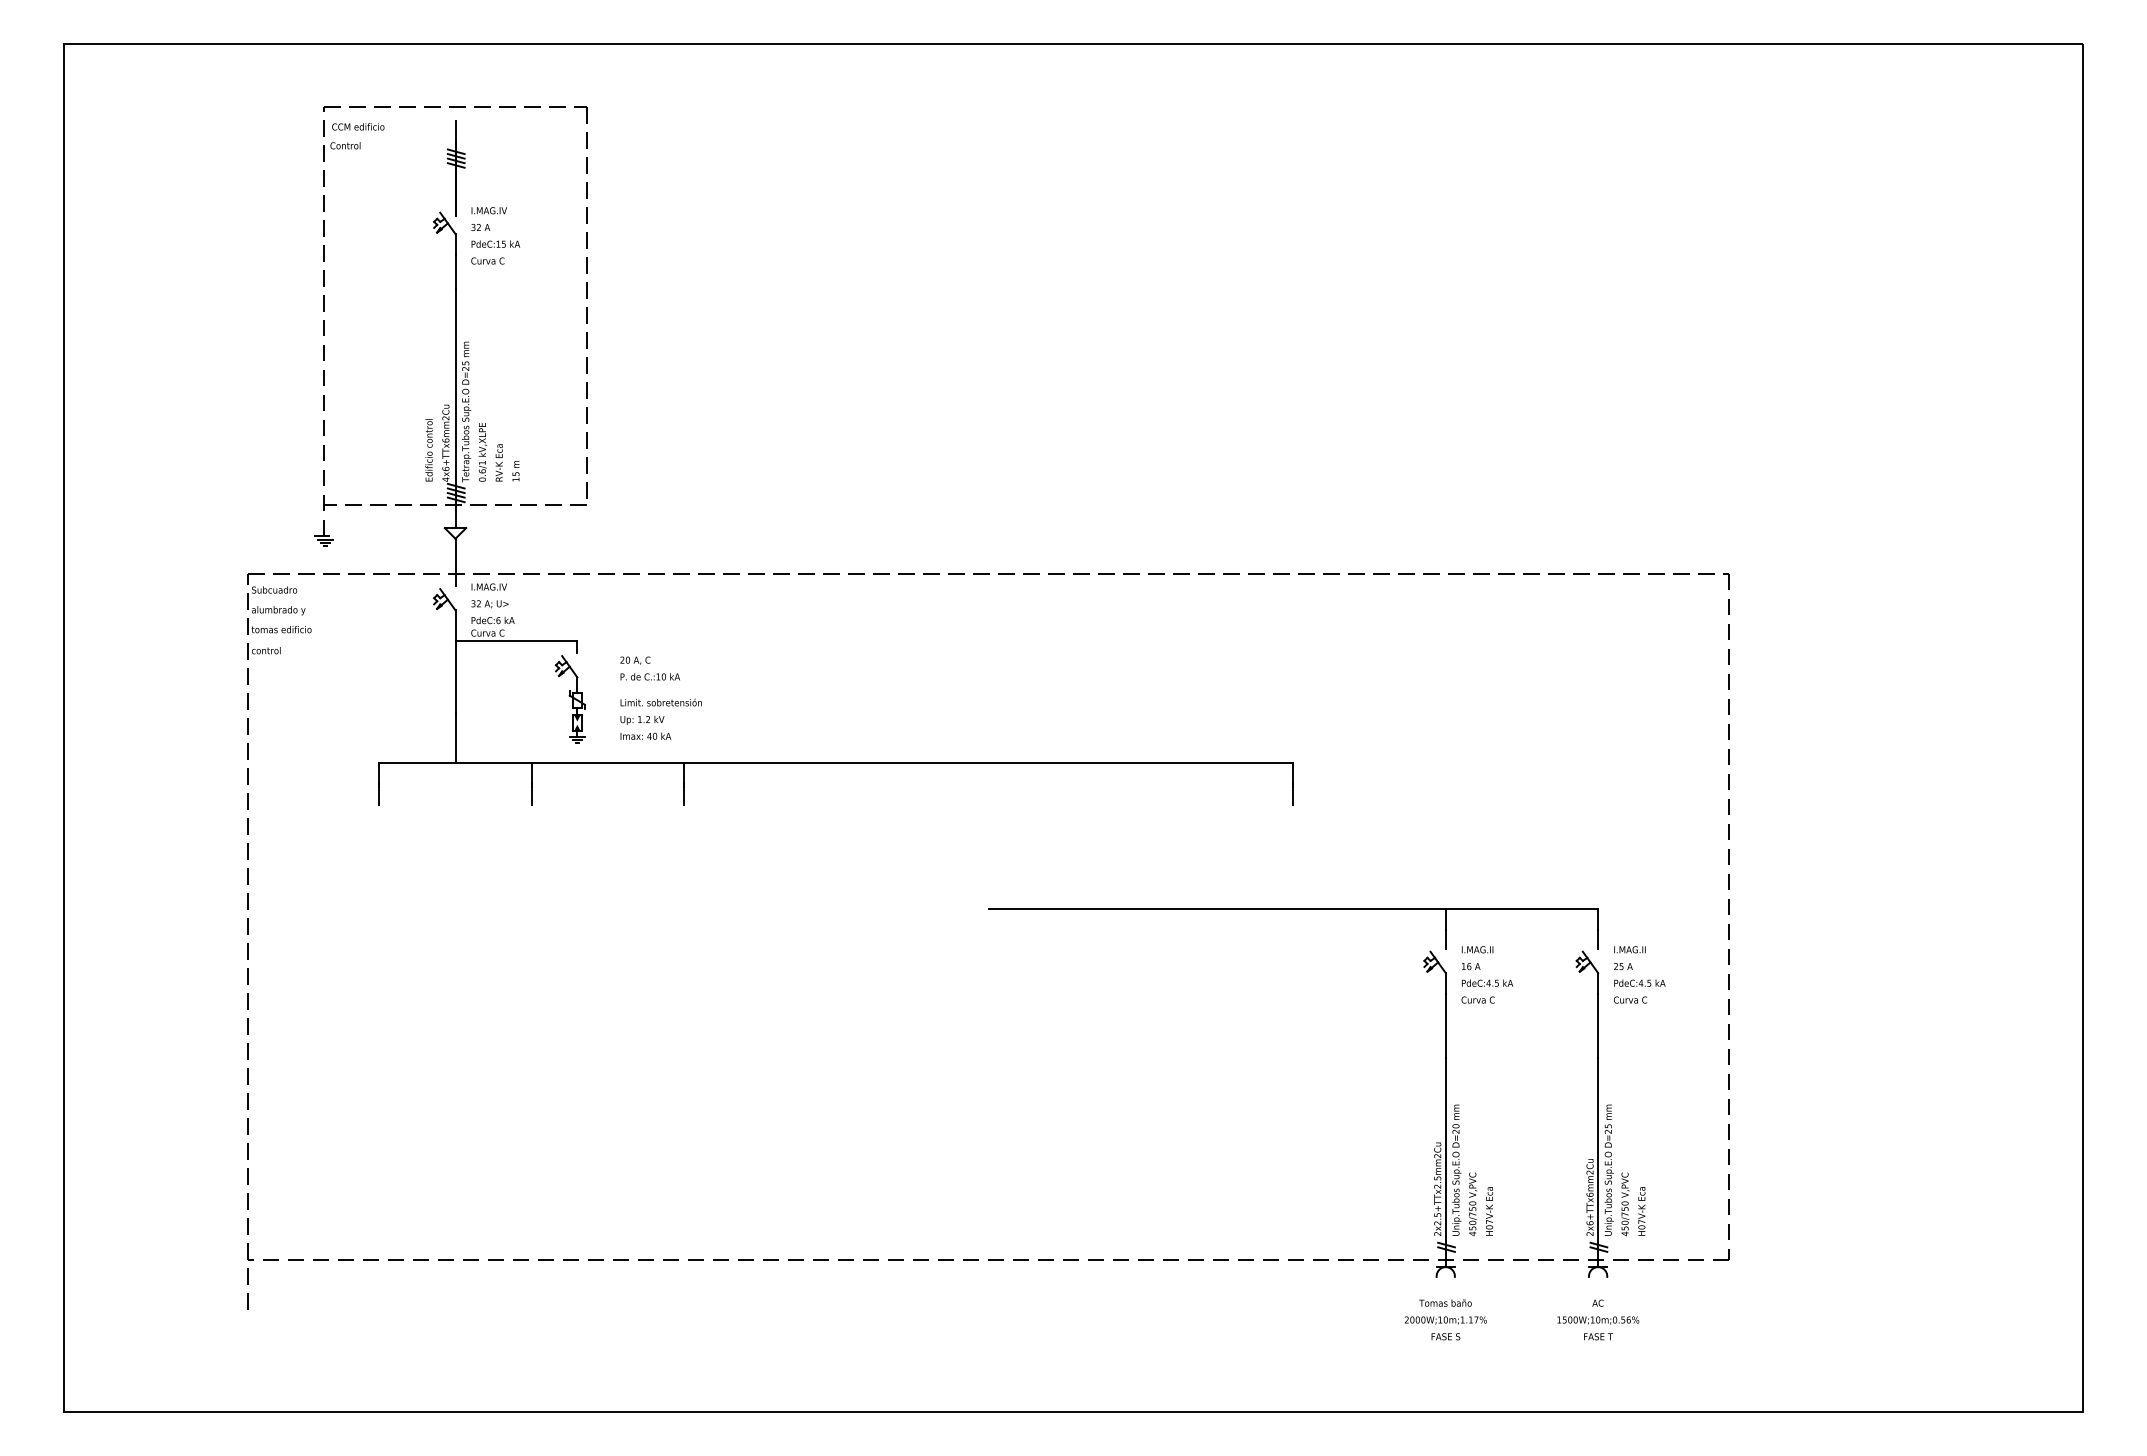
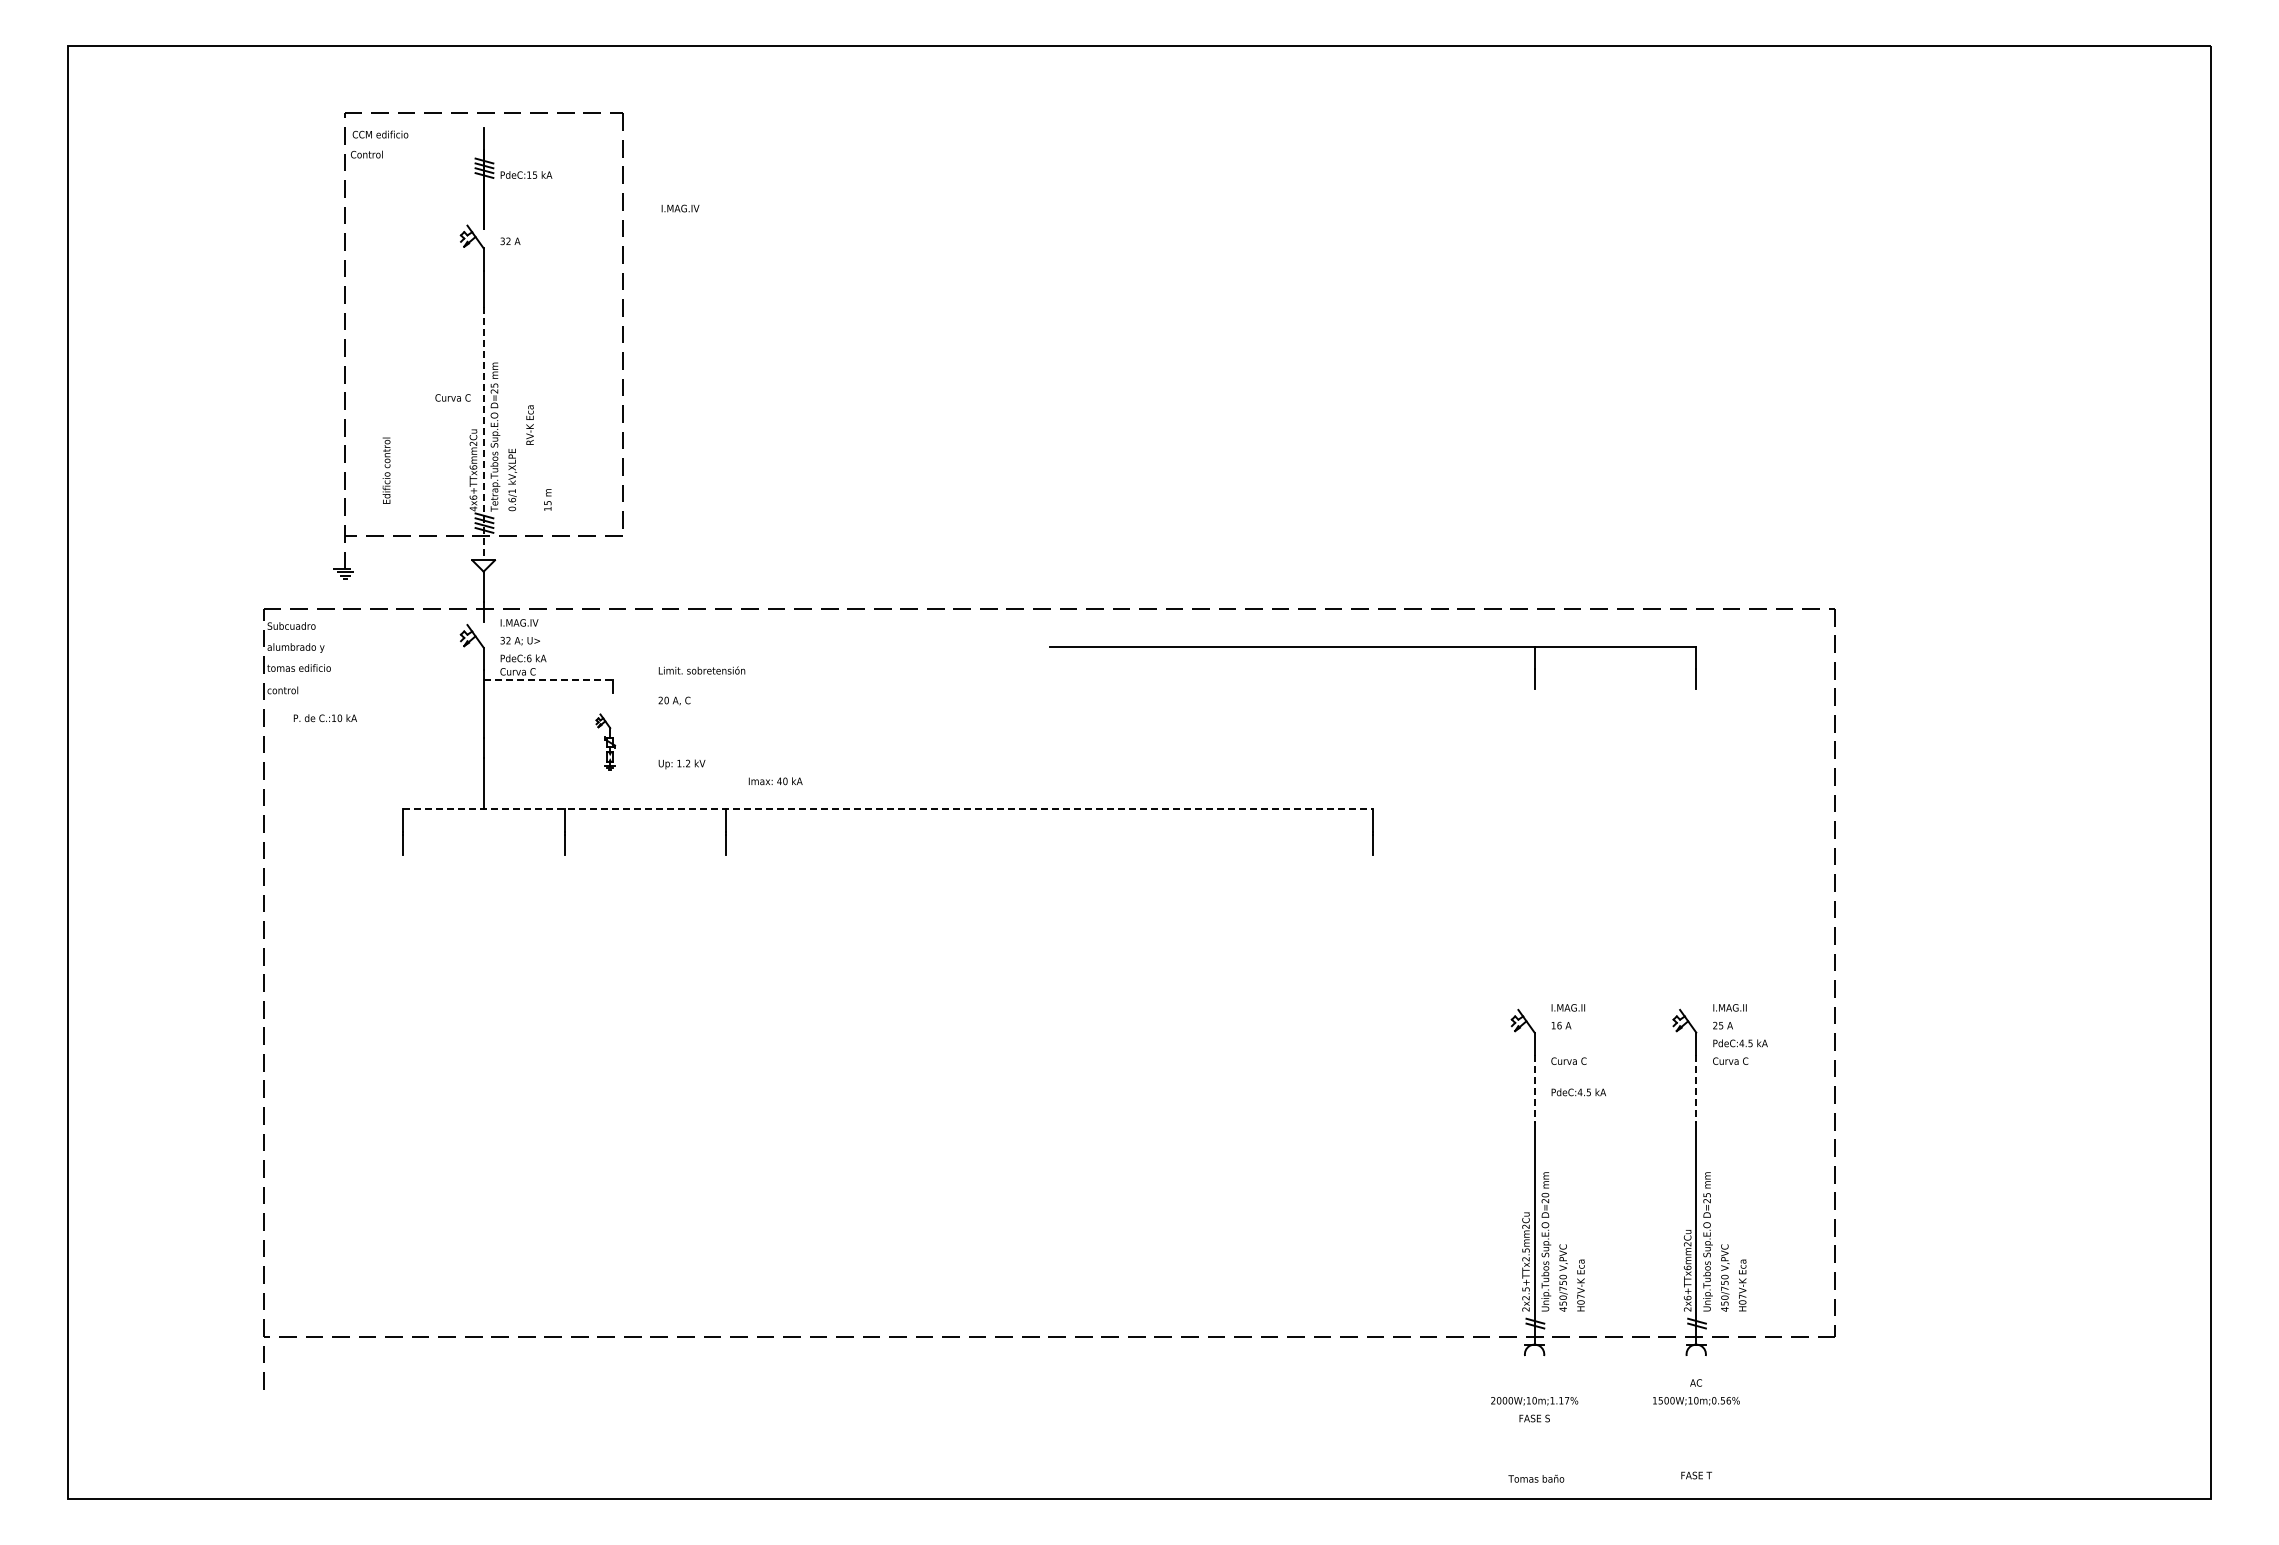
text: (489, 210) -> (680, 208), moved
text: (495, 243) -> (526, 174), moved
text: (487, 260) -> (452, 397), moved
line: (455, 408) -> (483, 433), solid -> dashed
text: (428, 450) -> (386, 470), moved
text: (498, 462) -> (529, 424), moved
line: (516, 641) -> (548, 680), solid -> dashed
text: (649, 677) -> (324, 718), moved
part: (570, 698) -> (605, 741), size x0.6
text: (660, 702) -> (701, 670), moved
text: (645, 736) -> (775, 781), moved
line: (836, 762) -> (888, 809), solid -> dashed
part: (1293, 909) -> (1372, 647), moved
text: (1487, 983) -> (1578, 1092), moved
line: (1445, 1026) -> (1534, 1089), solid -> dashed
line: (1598, 1026) -> (1696, 1089), solid -> dashed
text: (1445, 1302) -> (1536, 1478), moved
text: (1598, 1336) -> (1696, 1475), moved

